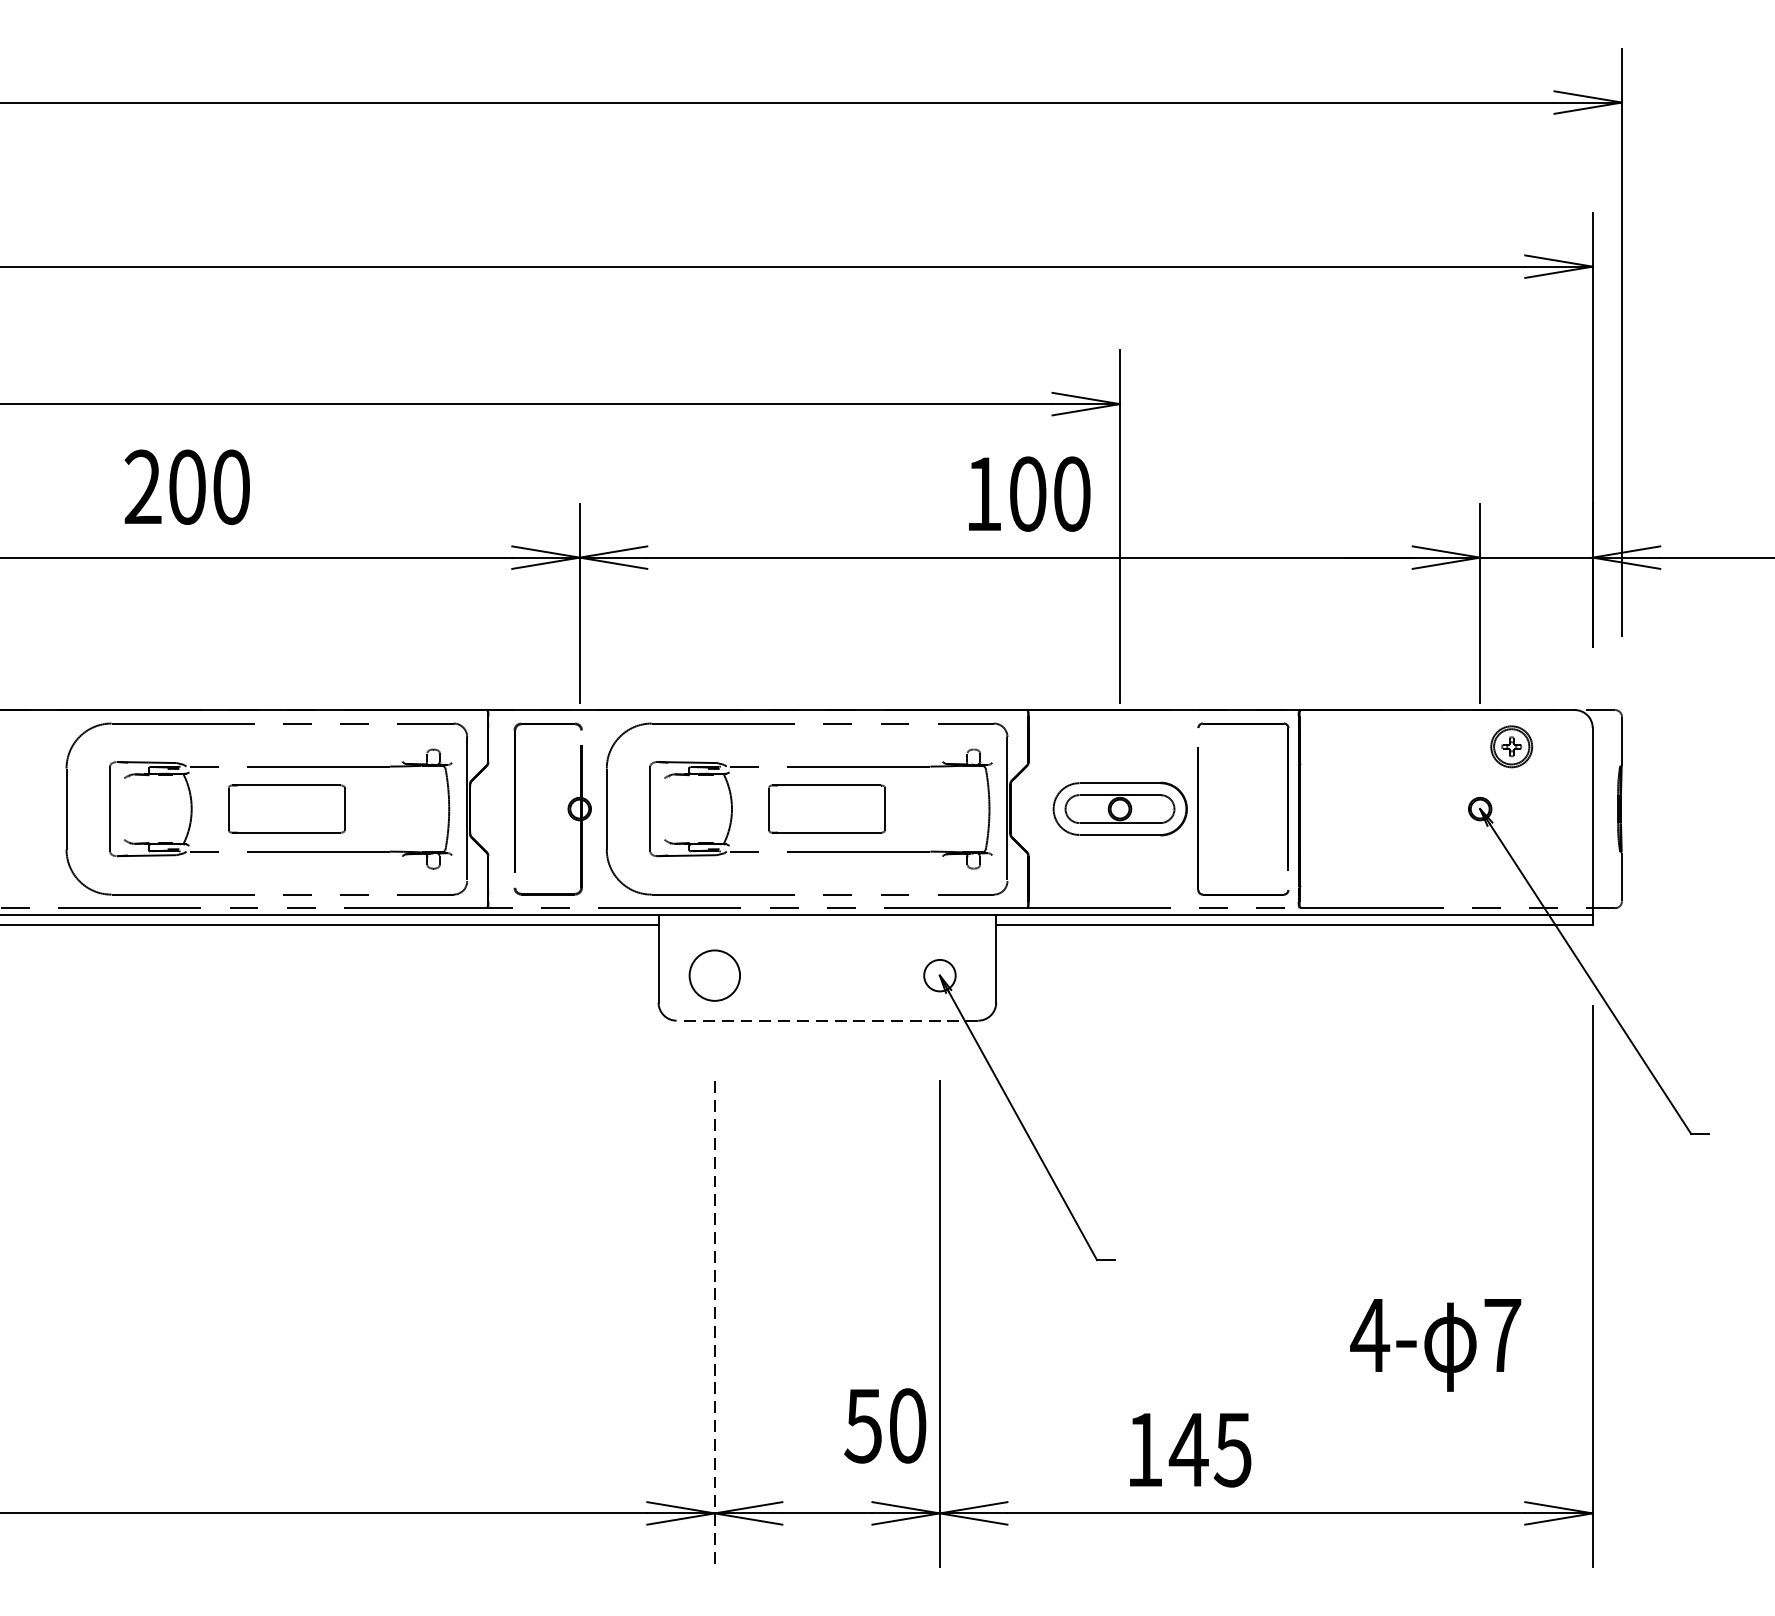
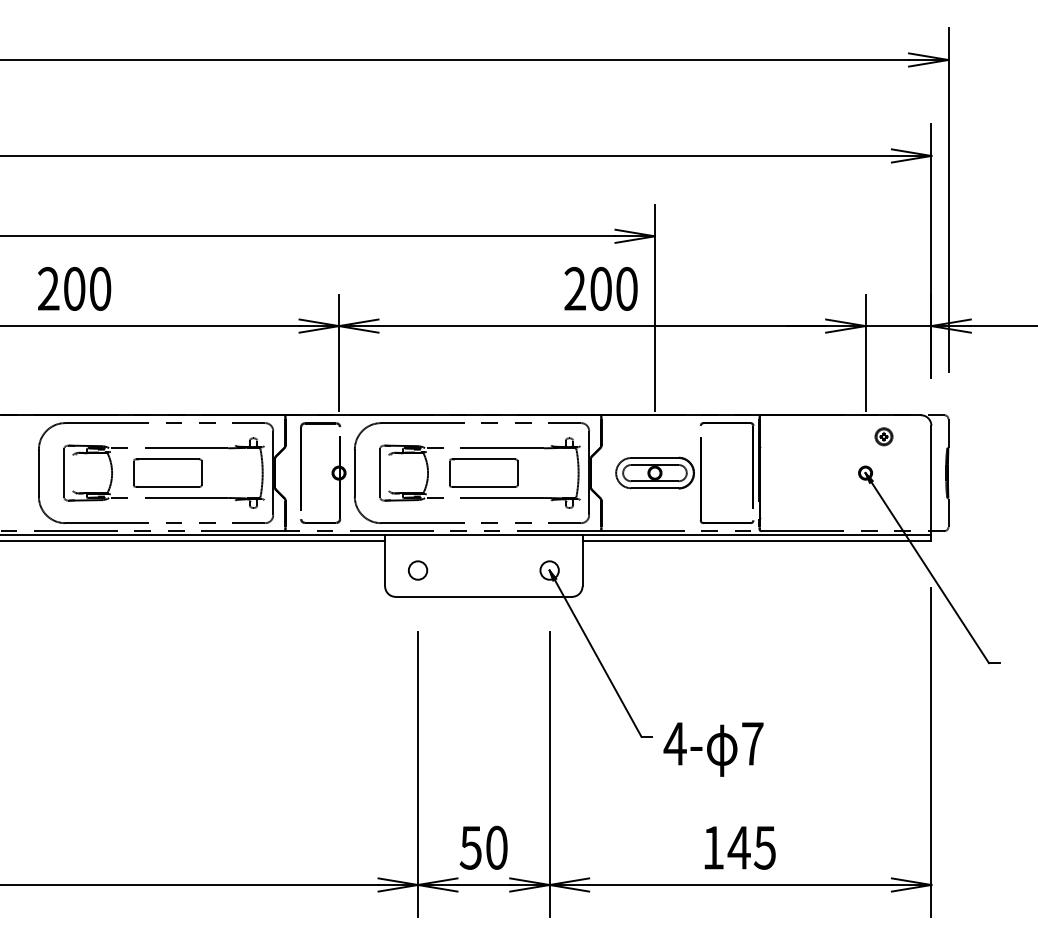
text: (187, 486) -> (74, 288), moved
text: (982, 493) -> (574, 288), 100 -> 200
part: (1510, 746) -> (883, 436), size x0.71
circle: (713, 975) -> (417, 570), size x0.62
line: (826, 1020) -> (483, 596), dashed -> solid
line: (715, 1326) -> (418, 775), dashed -> solid
text: (1435, 1344) -> (713, 749), moved
text: (884, 1425) -> (483, 847), moved
text: (1189, 1449) -> (739, 847), moved

